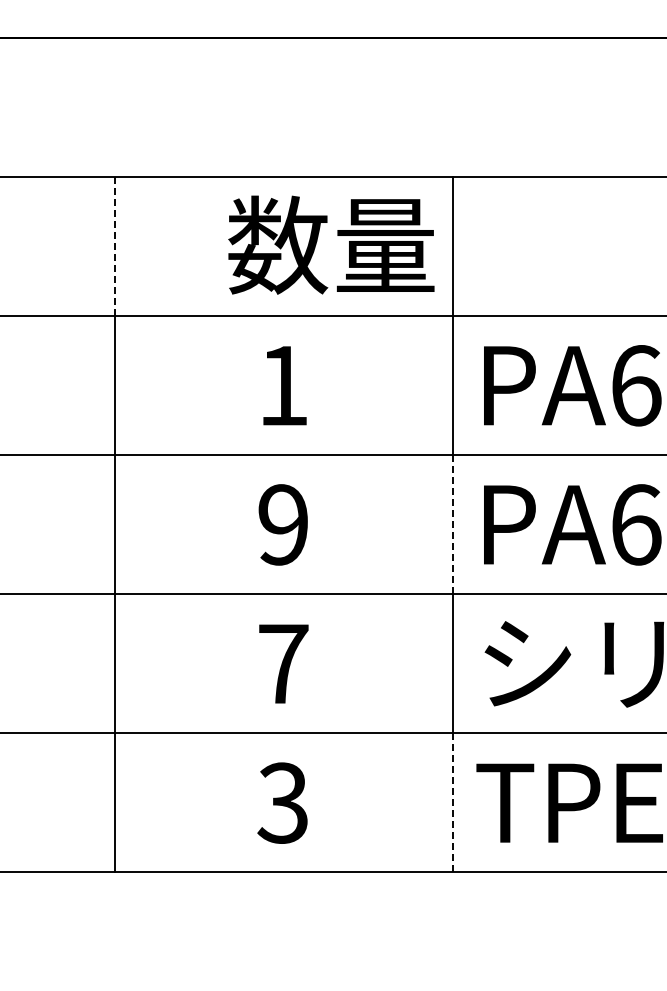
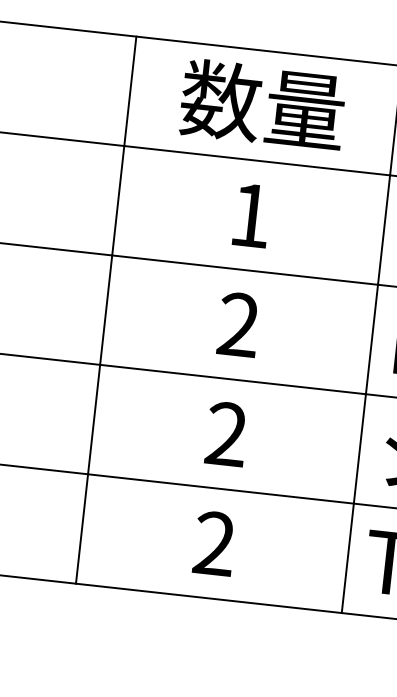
text: (331, 244) -> (263, 104), moved
line: (114, 246) -> (130, 91), dashed -> solid
text: (283, 524) -> (238, 324), 9 -> 2
line: (452, 524) -> (371, 339), dashed -> solid
text: (283, 663) -> (226, 433), 7 -> 2
text: (282, 802) -> (213, 543), 3 -> 2
line: (452, 802) -> (347, 557), dashed -> solid

